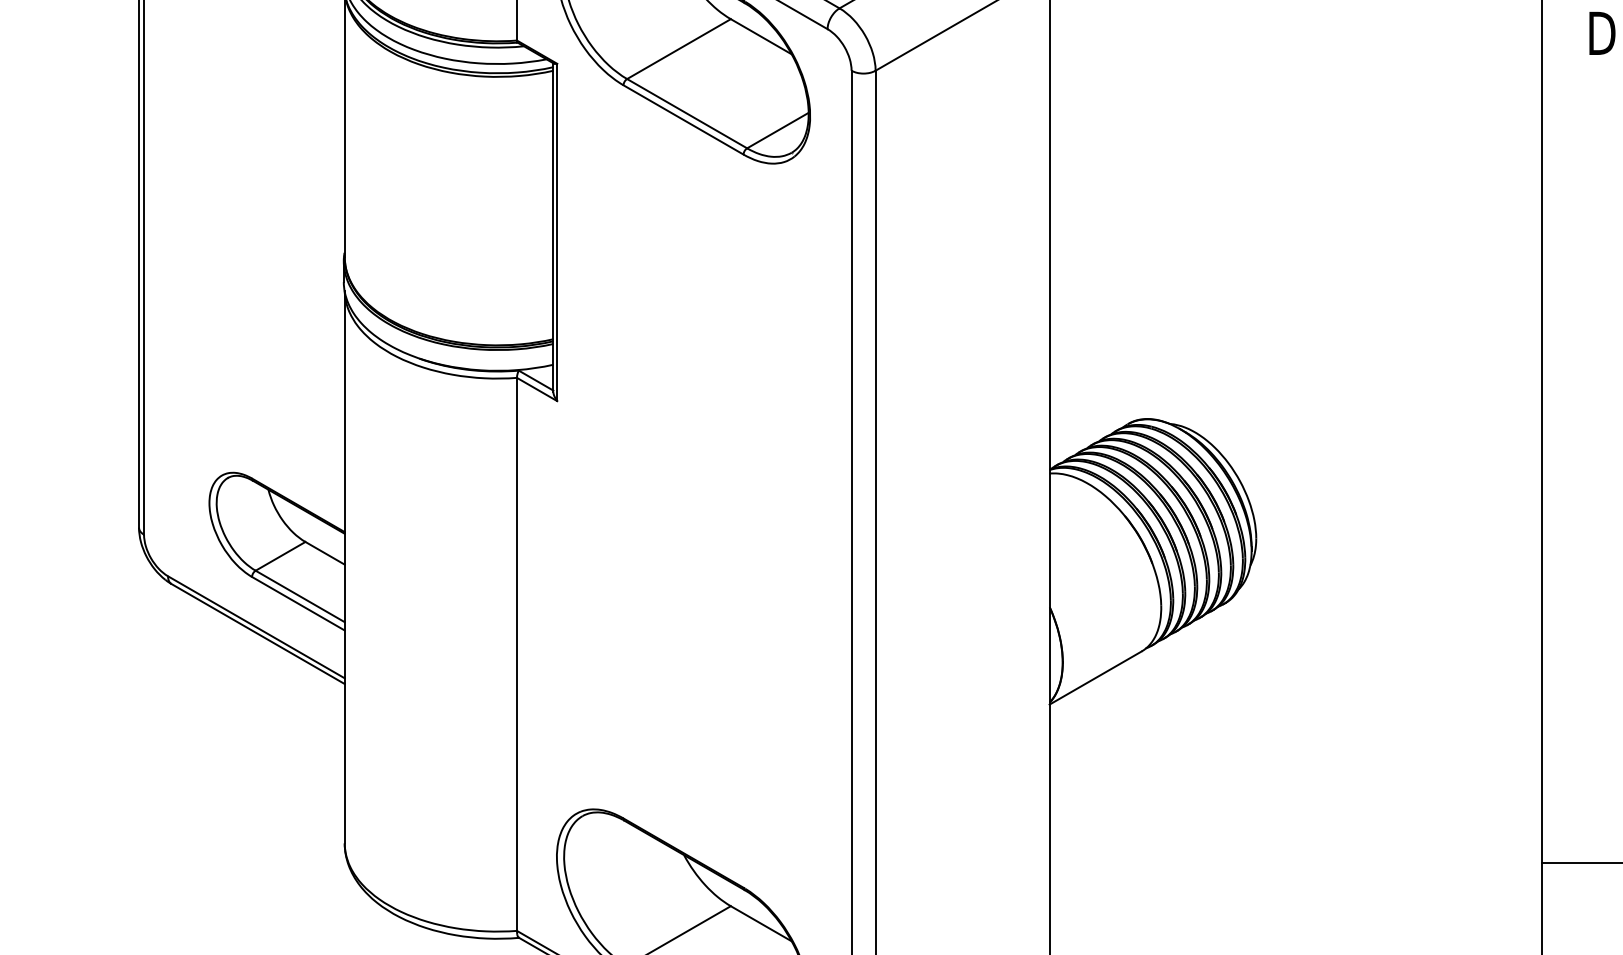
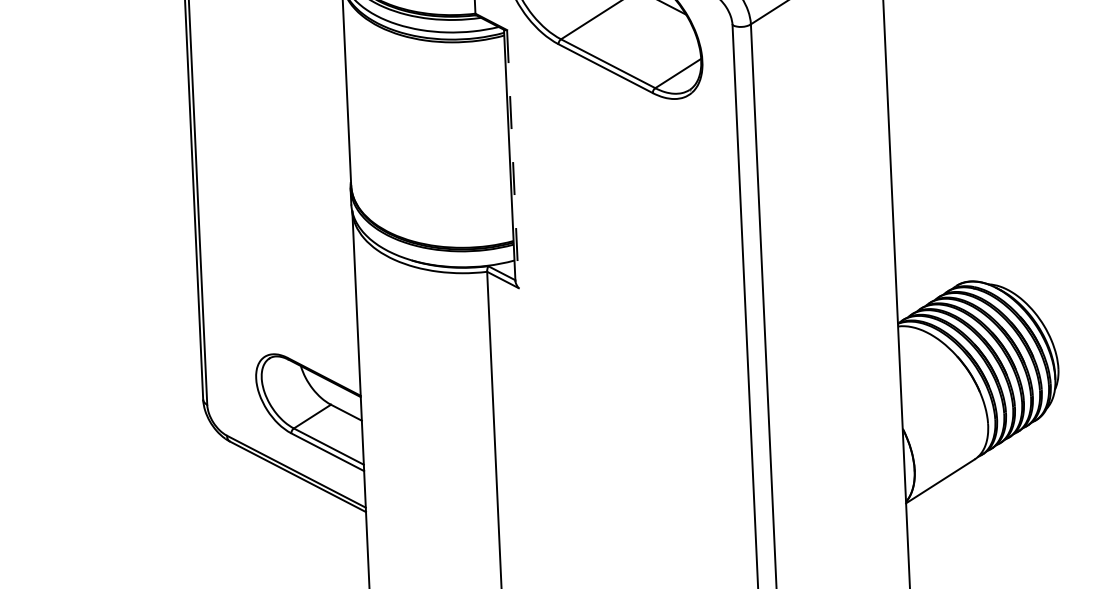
line: (557, 232) -> (513, 159), solid -> dashed

